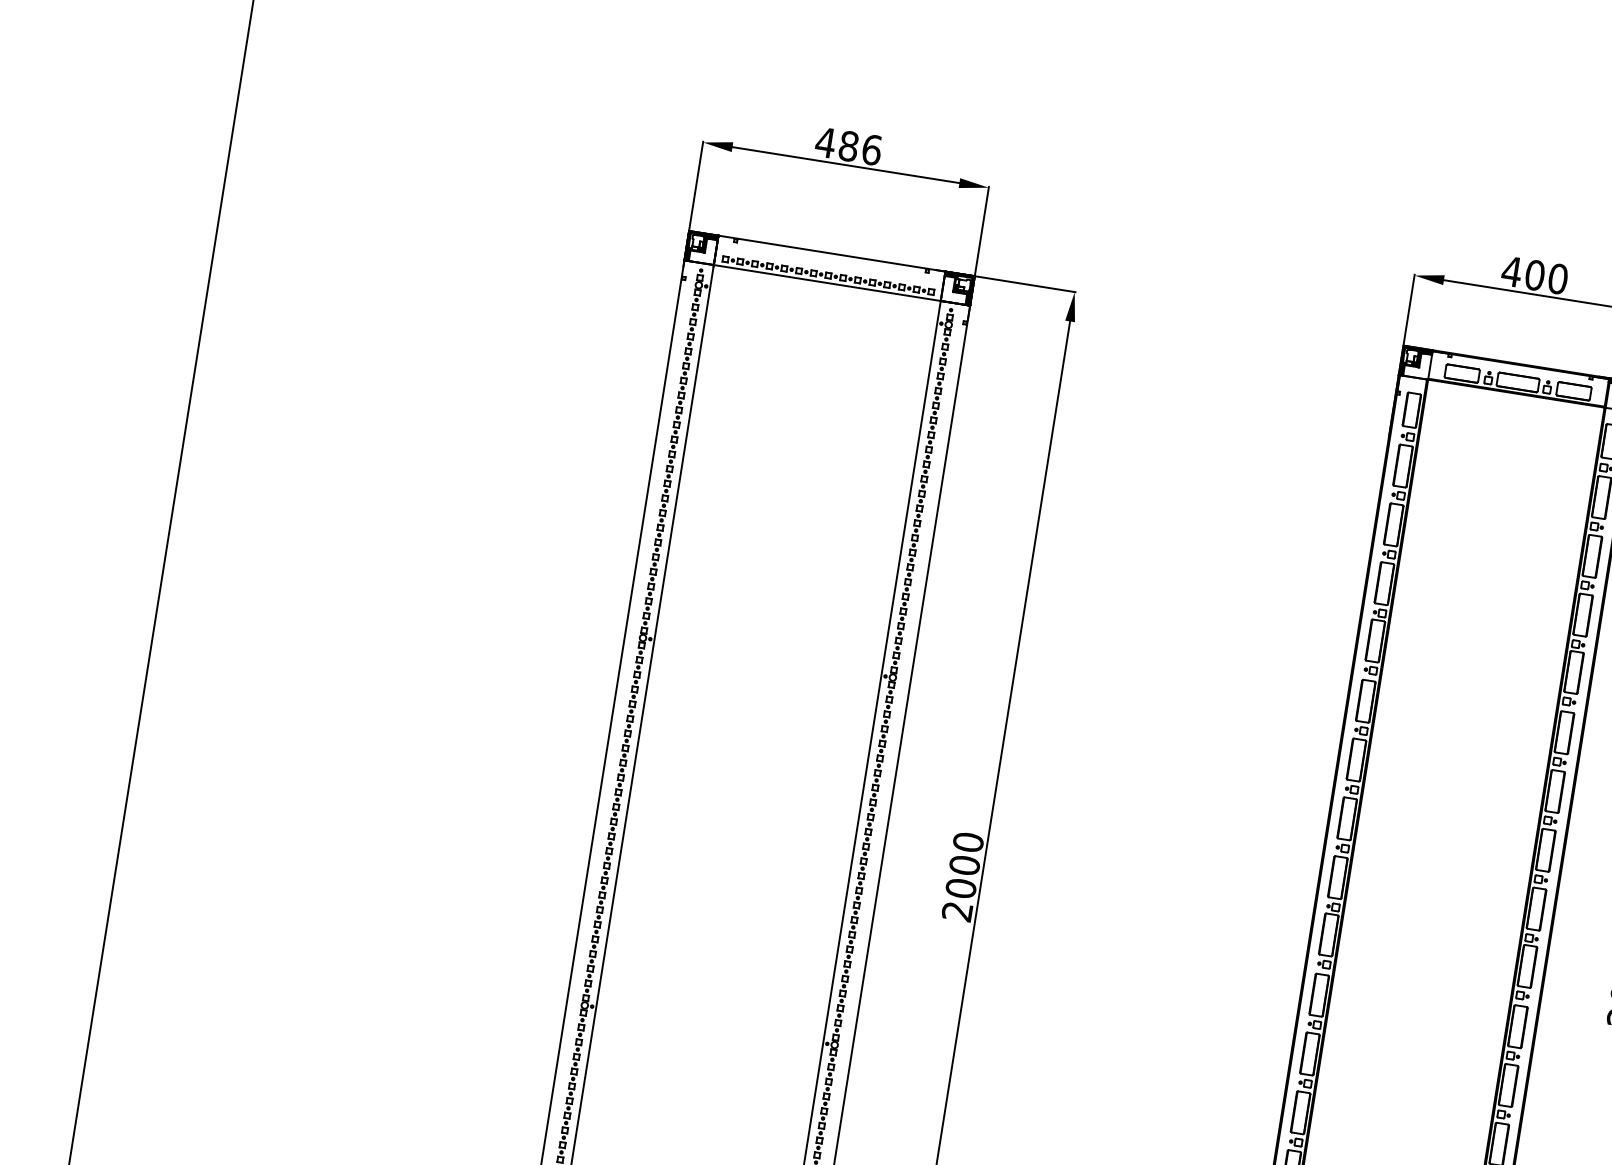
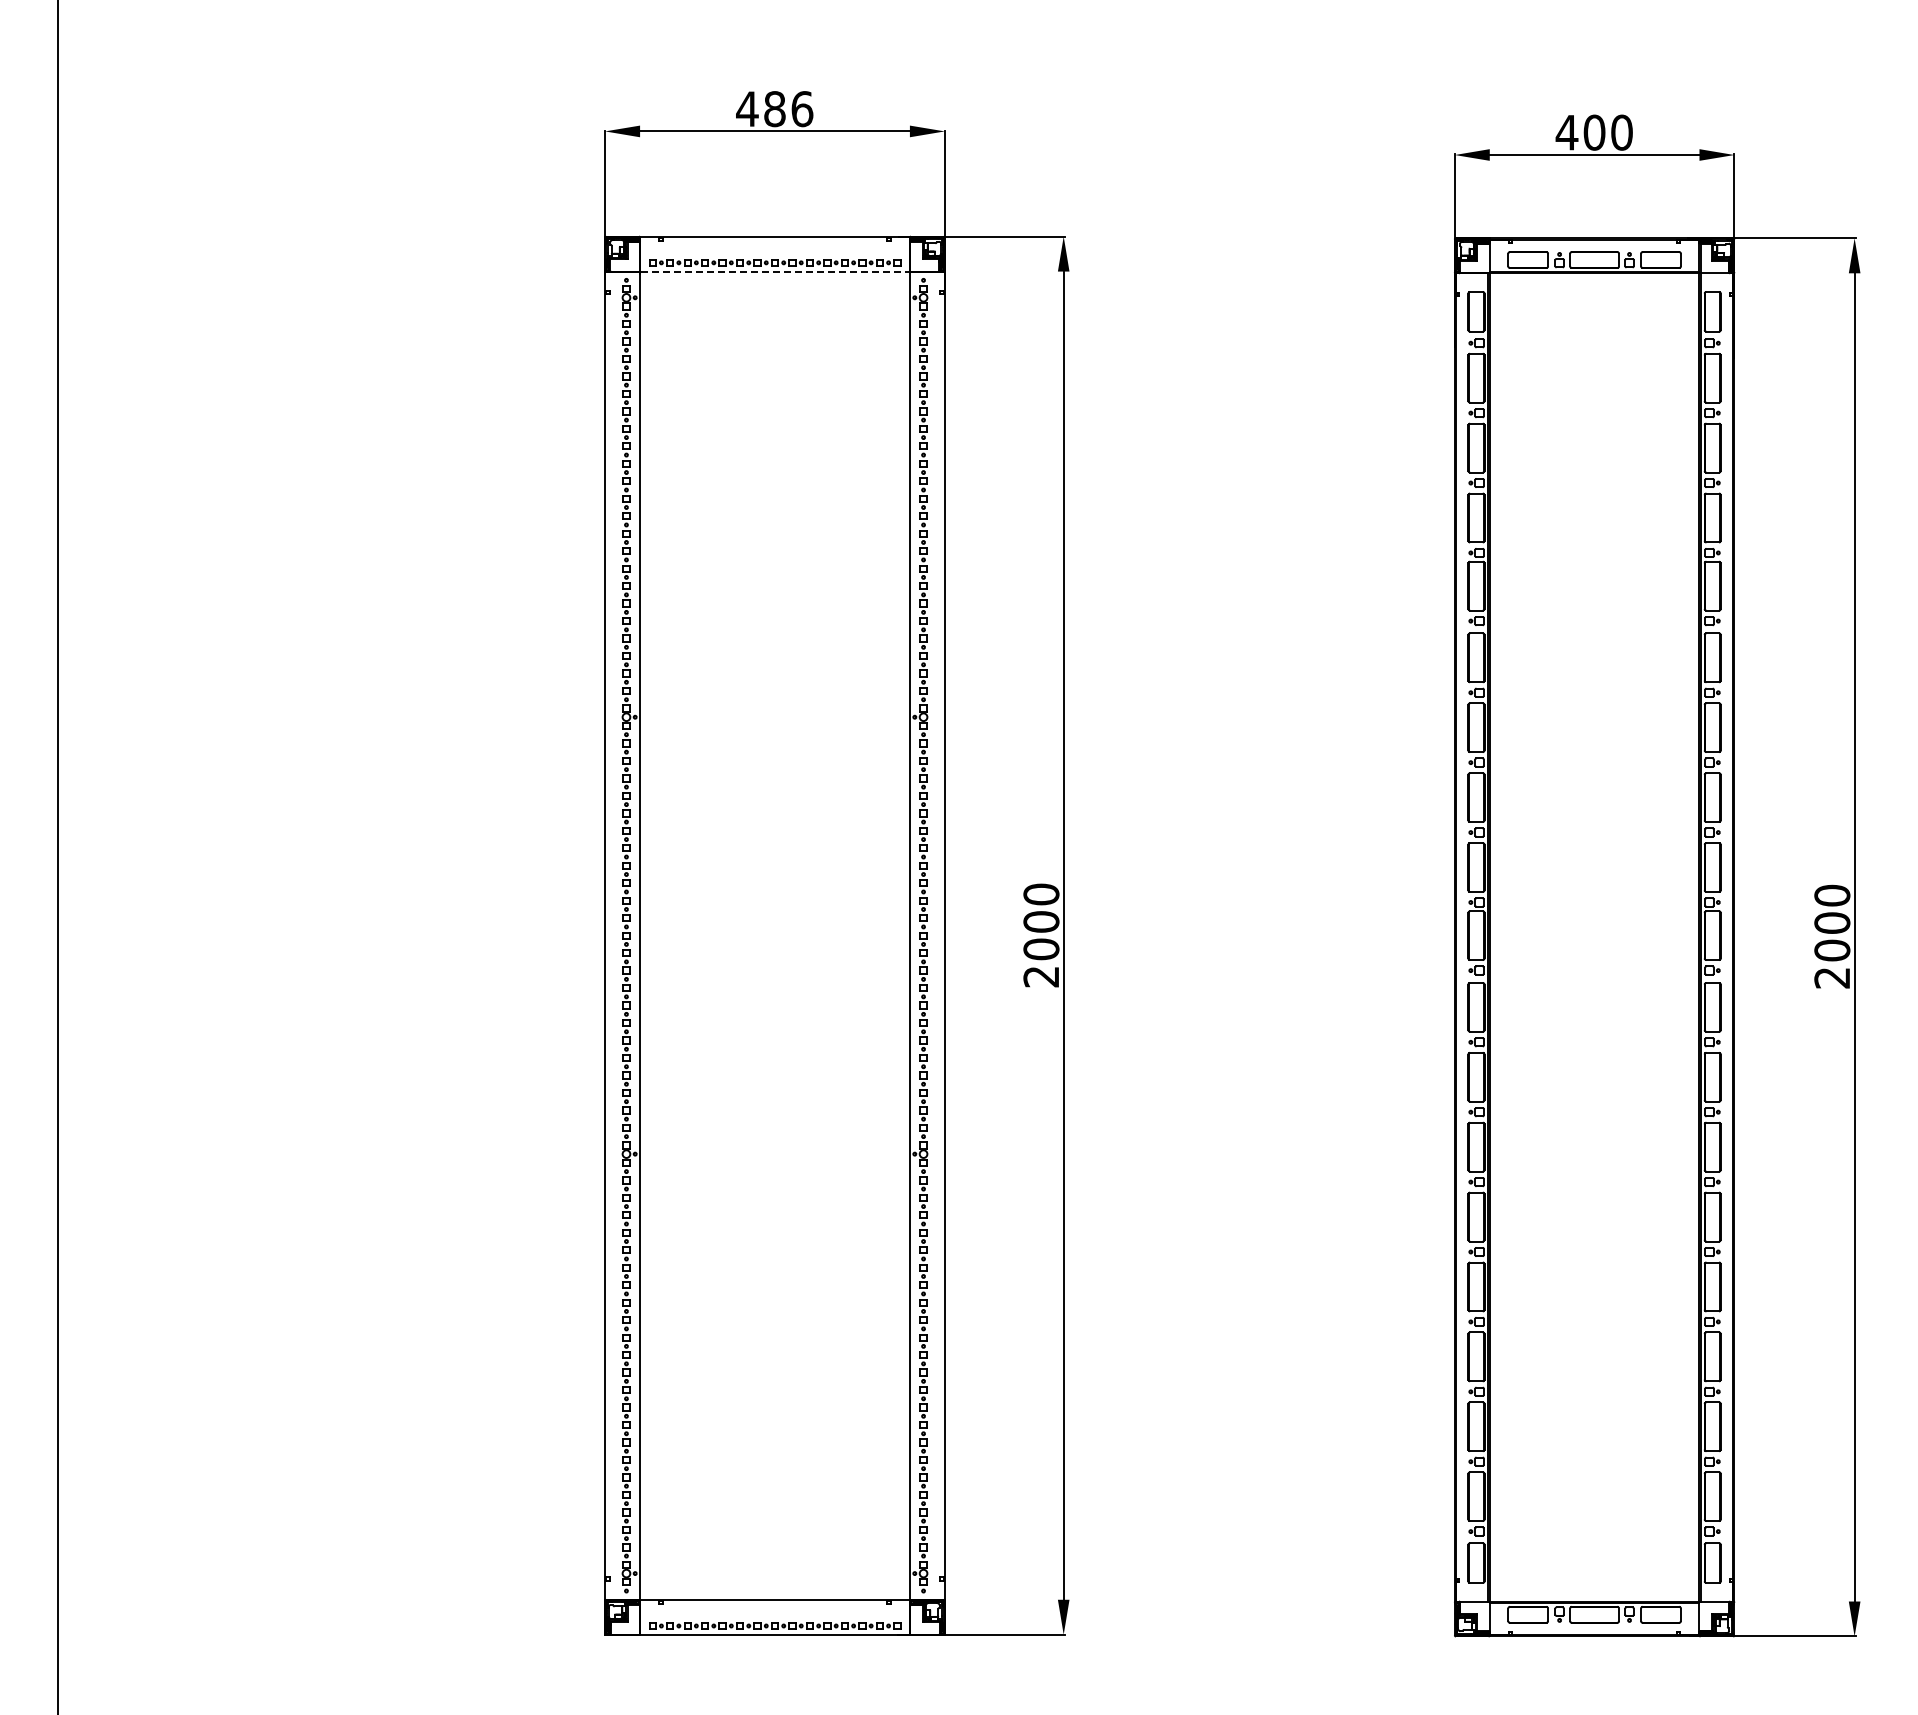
line: (842, 285) -> (792, 271), solid -> dashed

